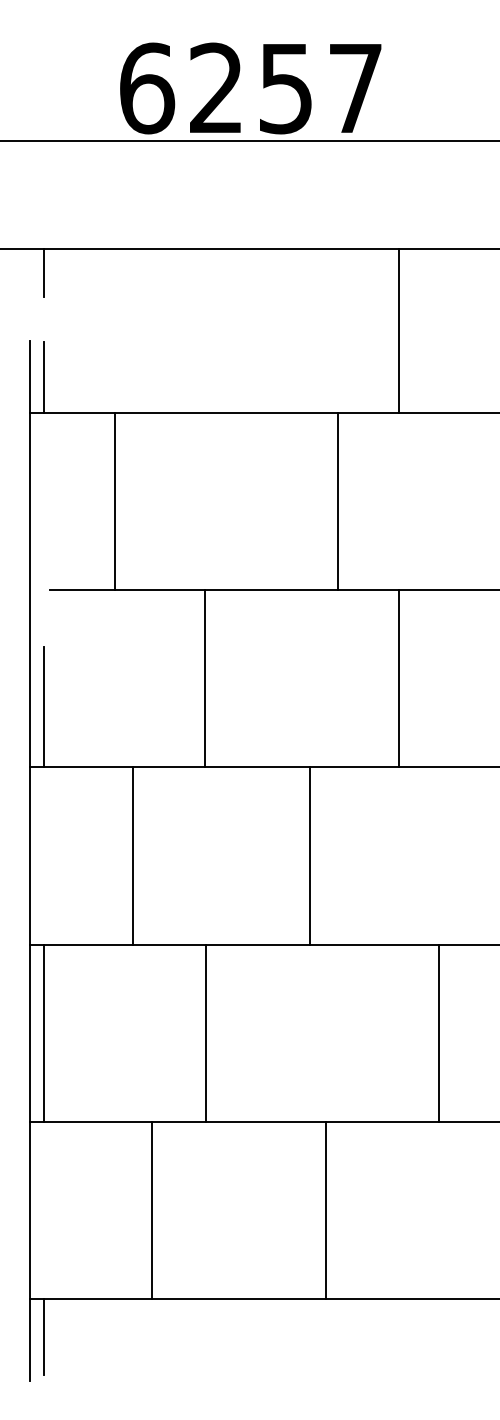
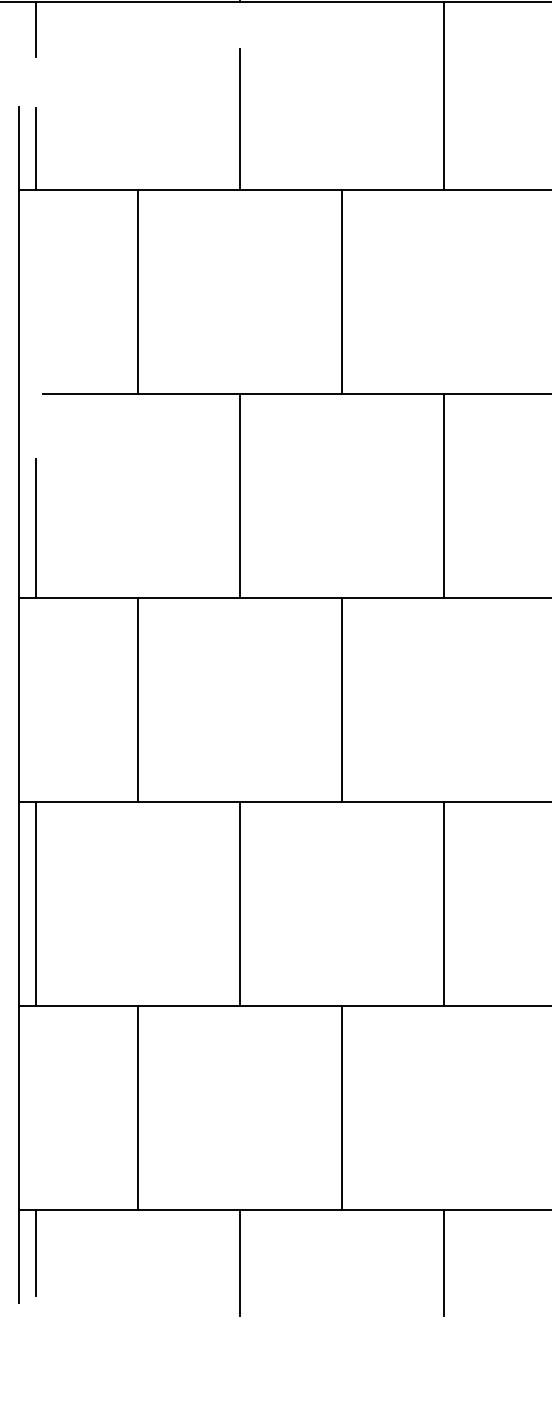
line: (221, 351) -> (239, 119), added
line: (114, 501) -> (137, 291), moved
line: (338, 501) -> (342, 291), moved
line: (204, 678) -> (239, 495), moved
line: (205, 1032) -> (239, 902), moved
line: (438, 1032) -> (443, 902), moved
line: (151, 1210) -> (137, 1107), moved
line: (326, 1210) -> (342, 1107), moved
line: (221, 1345) -> (239, 1262), added
line: (398, 1345) -> (443, 1262), added

